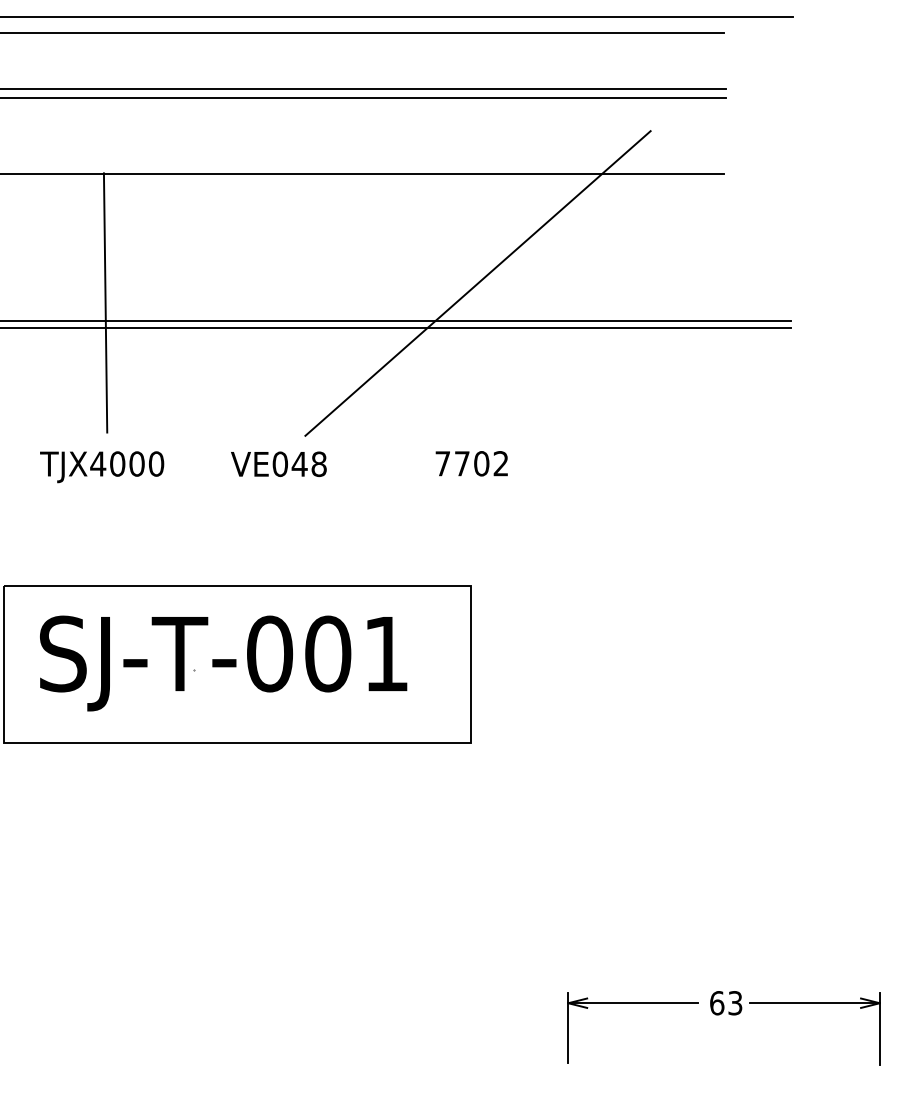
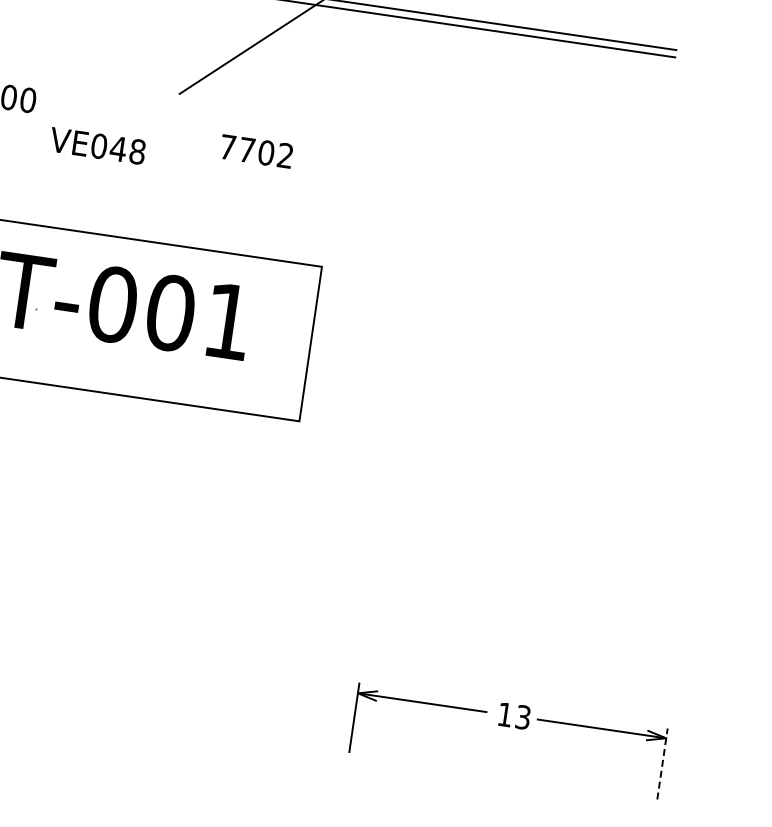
text: (278, 463) -> (97, 145), moved
text: (471, 463) -> (256, 151), moved
text: (717, 1003) -> (505, 715), 63 -> 13
line: (879, 1029) -> (662, 764), solid -> dashed

